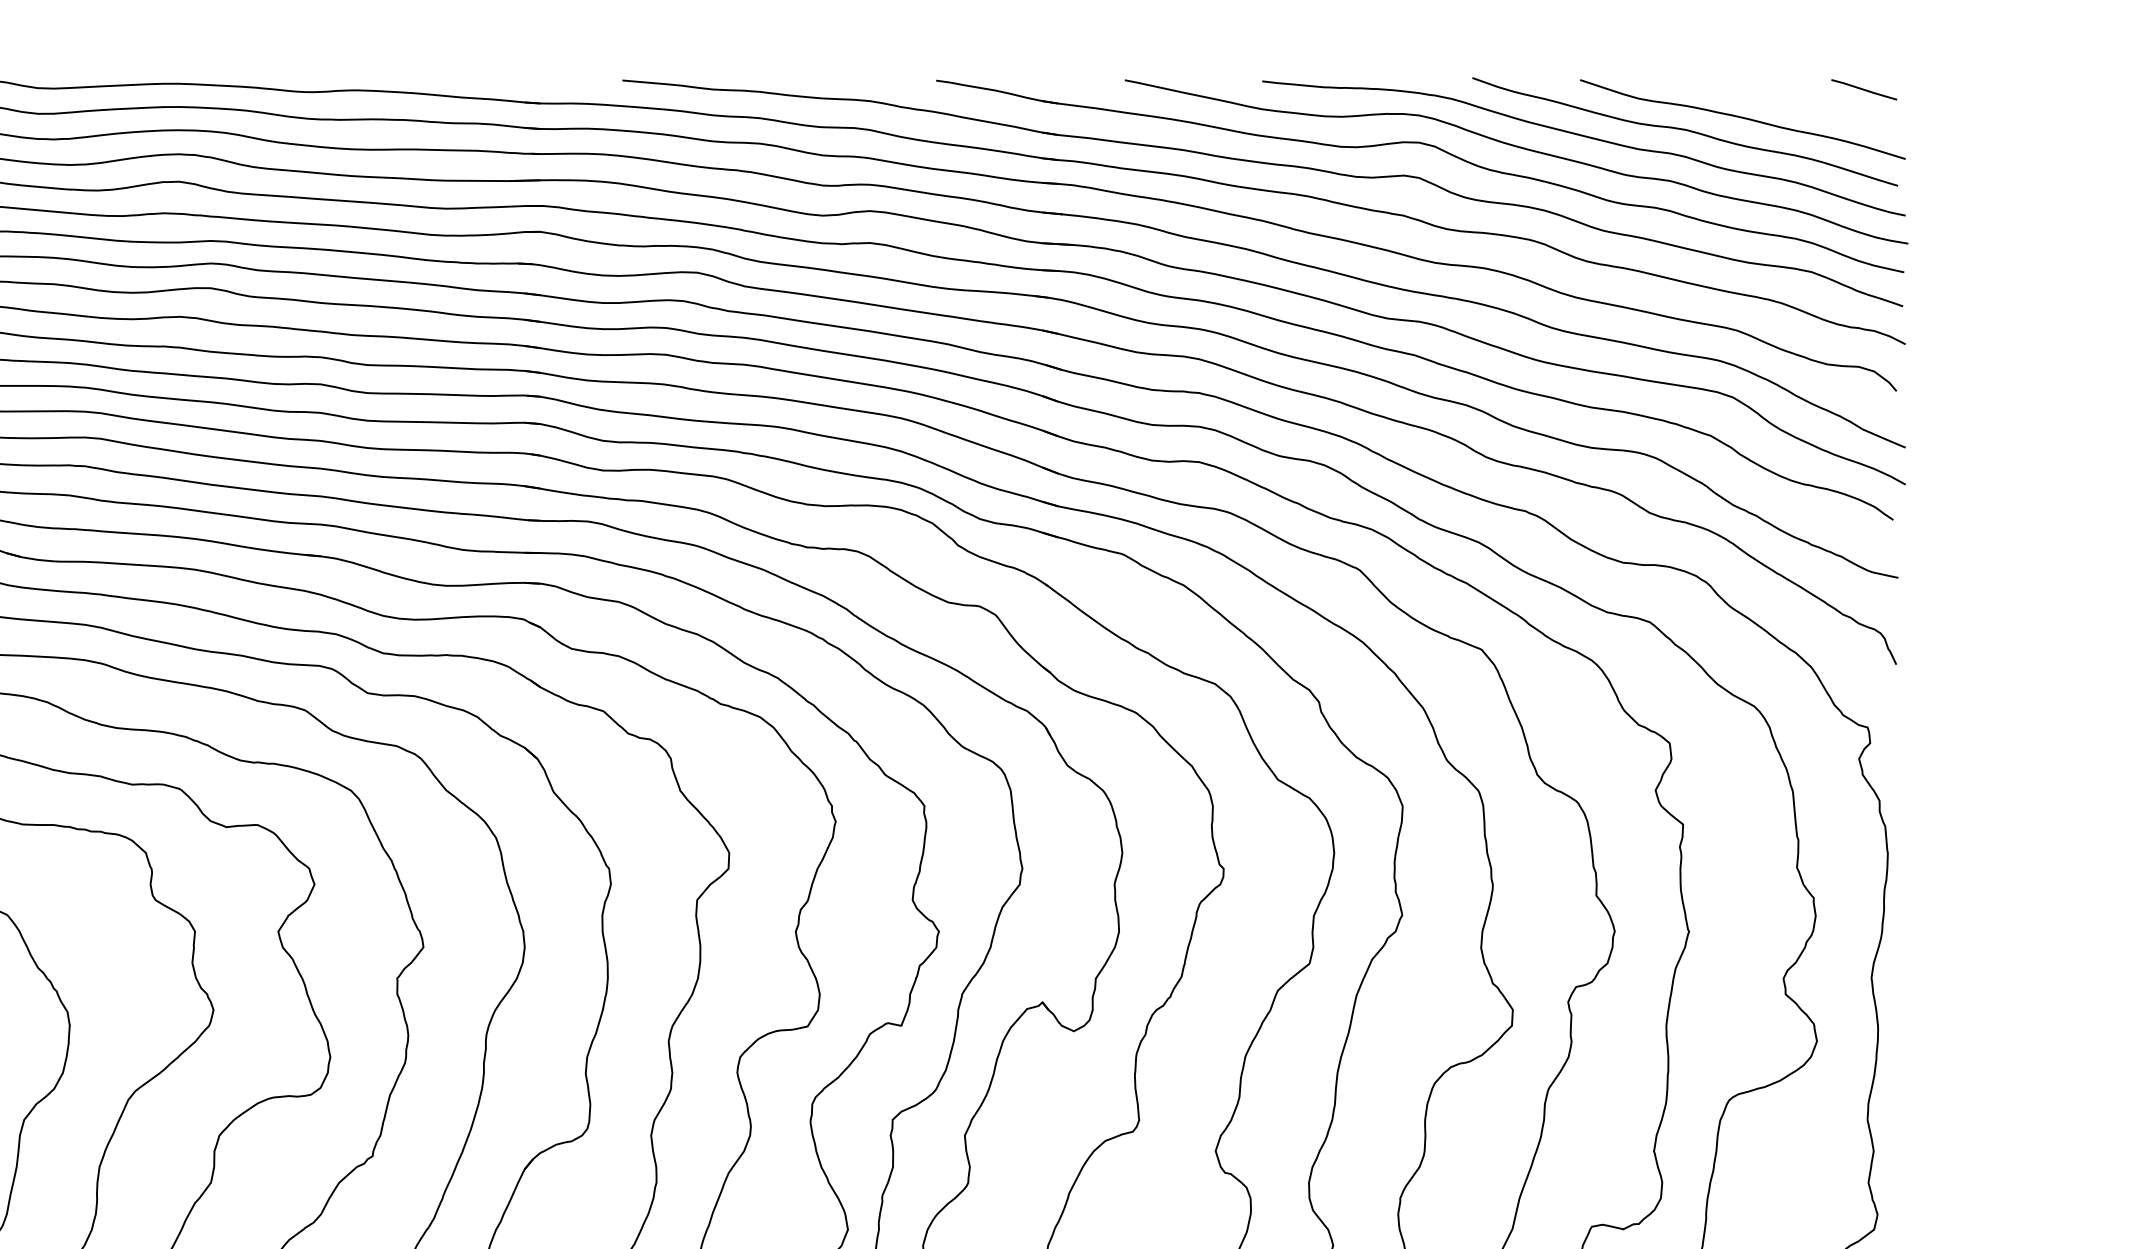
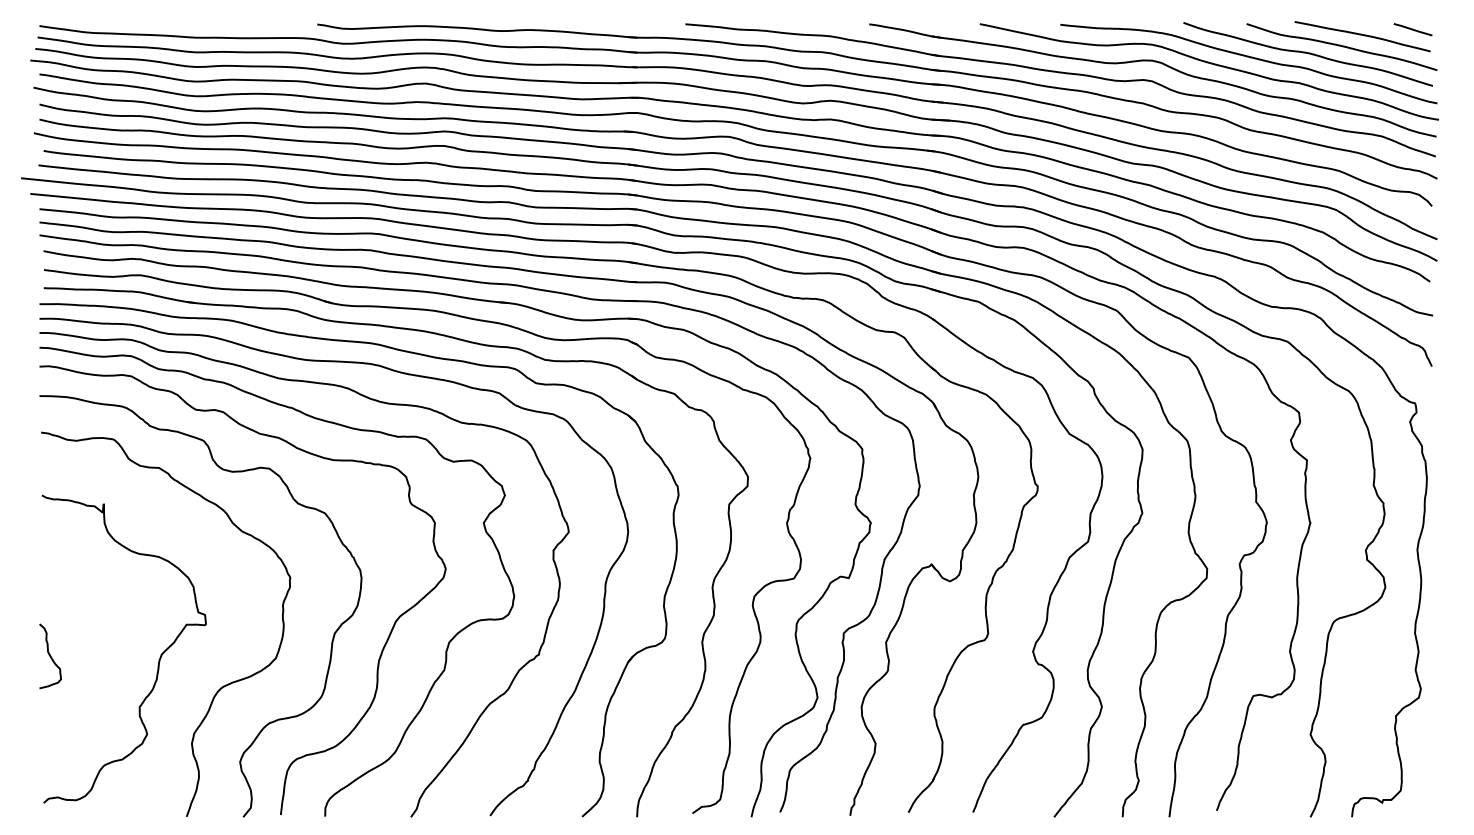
curve: (1777, 99) -> (1362, 35), added

